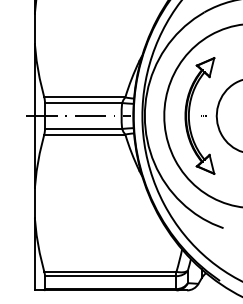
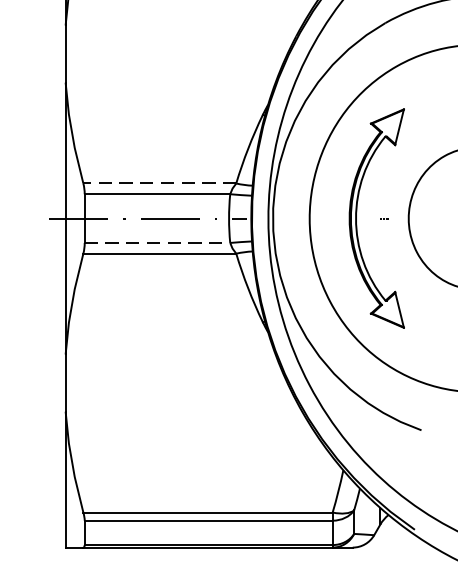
line: (84, 97) -> (159, 183), solid -> dashed
line: (83, 128) -> (157, 242), solid -> dashed

